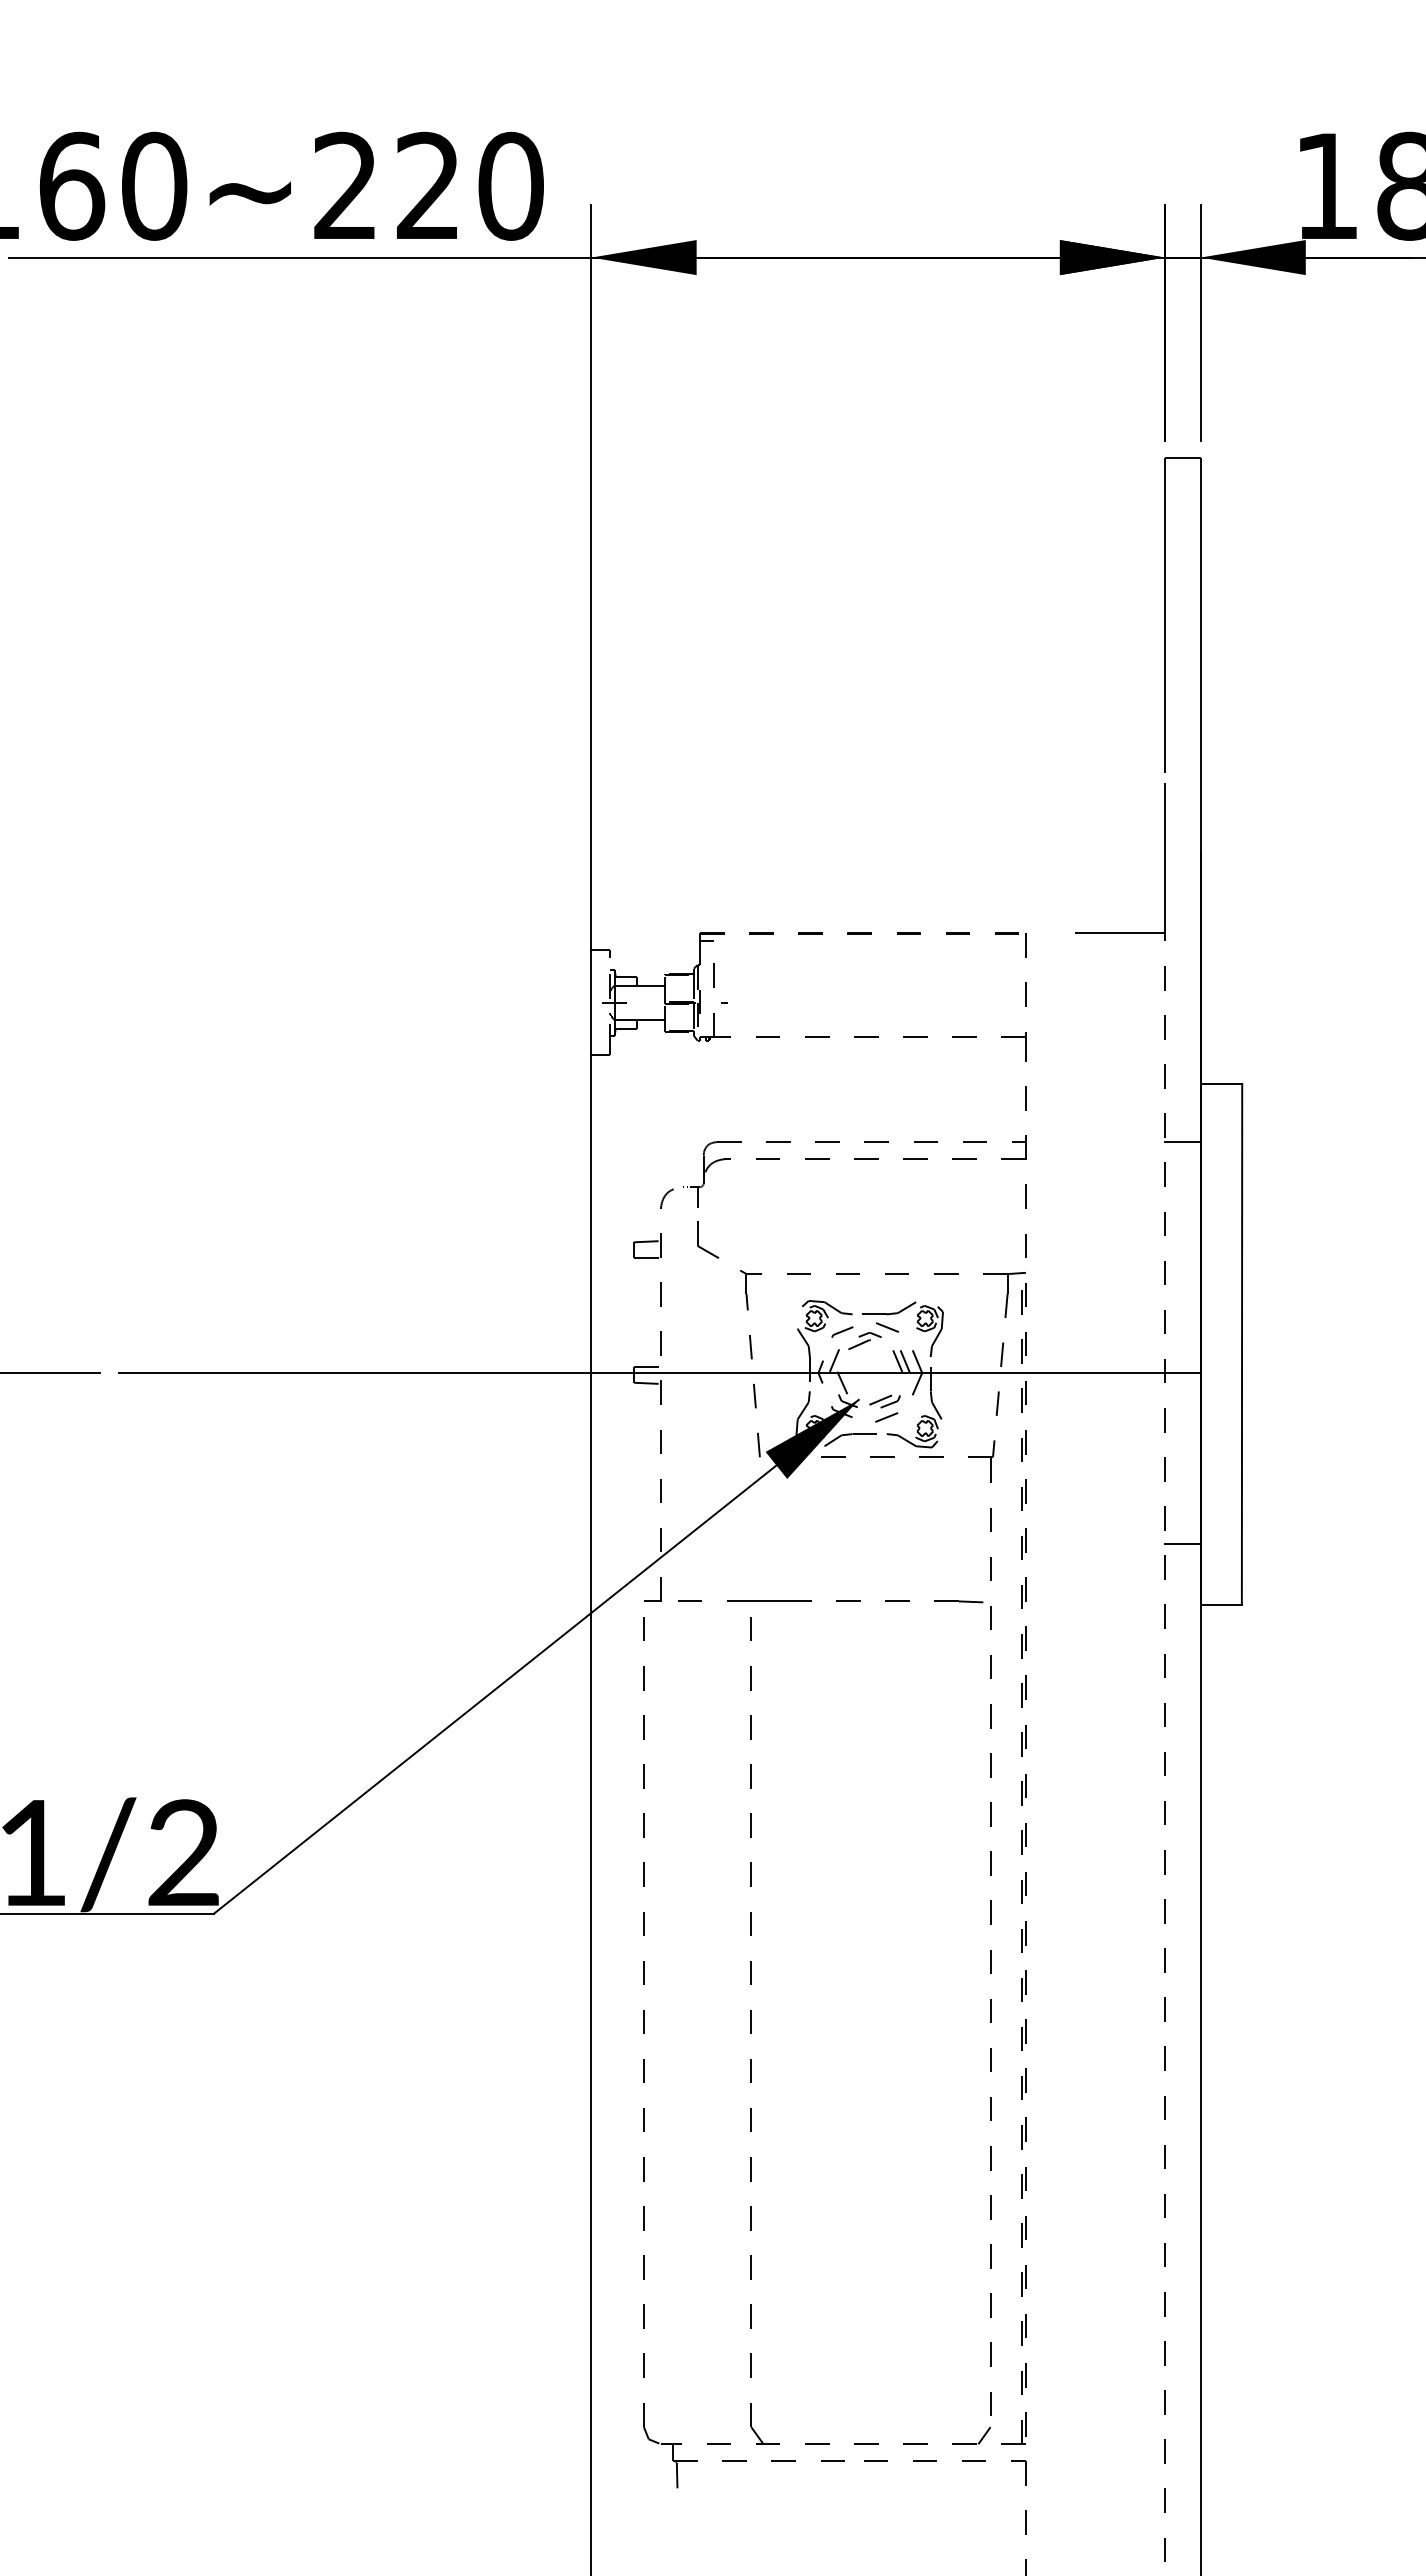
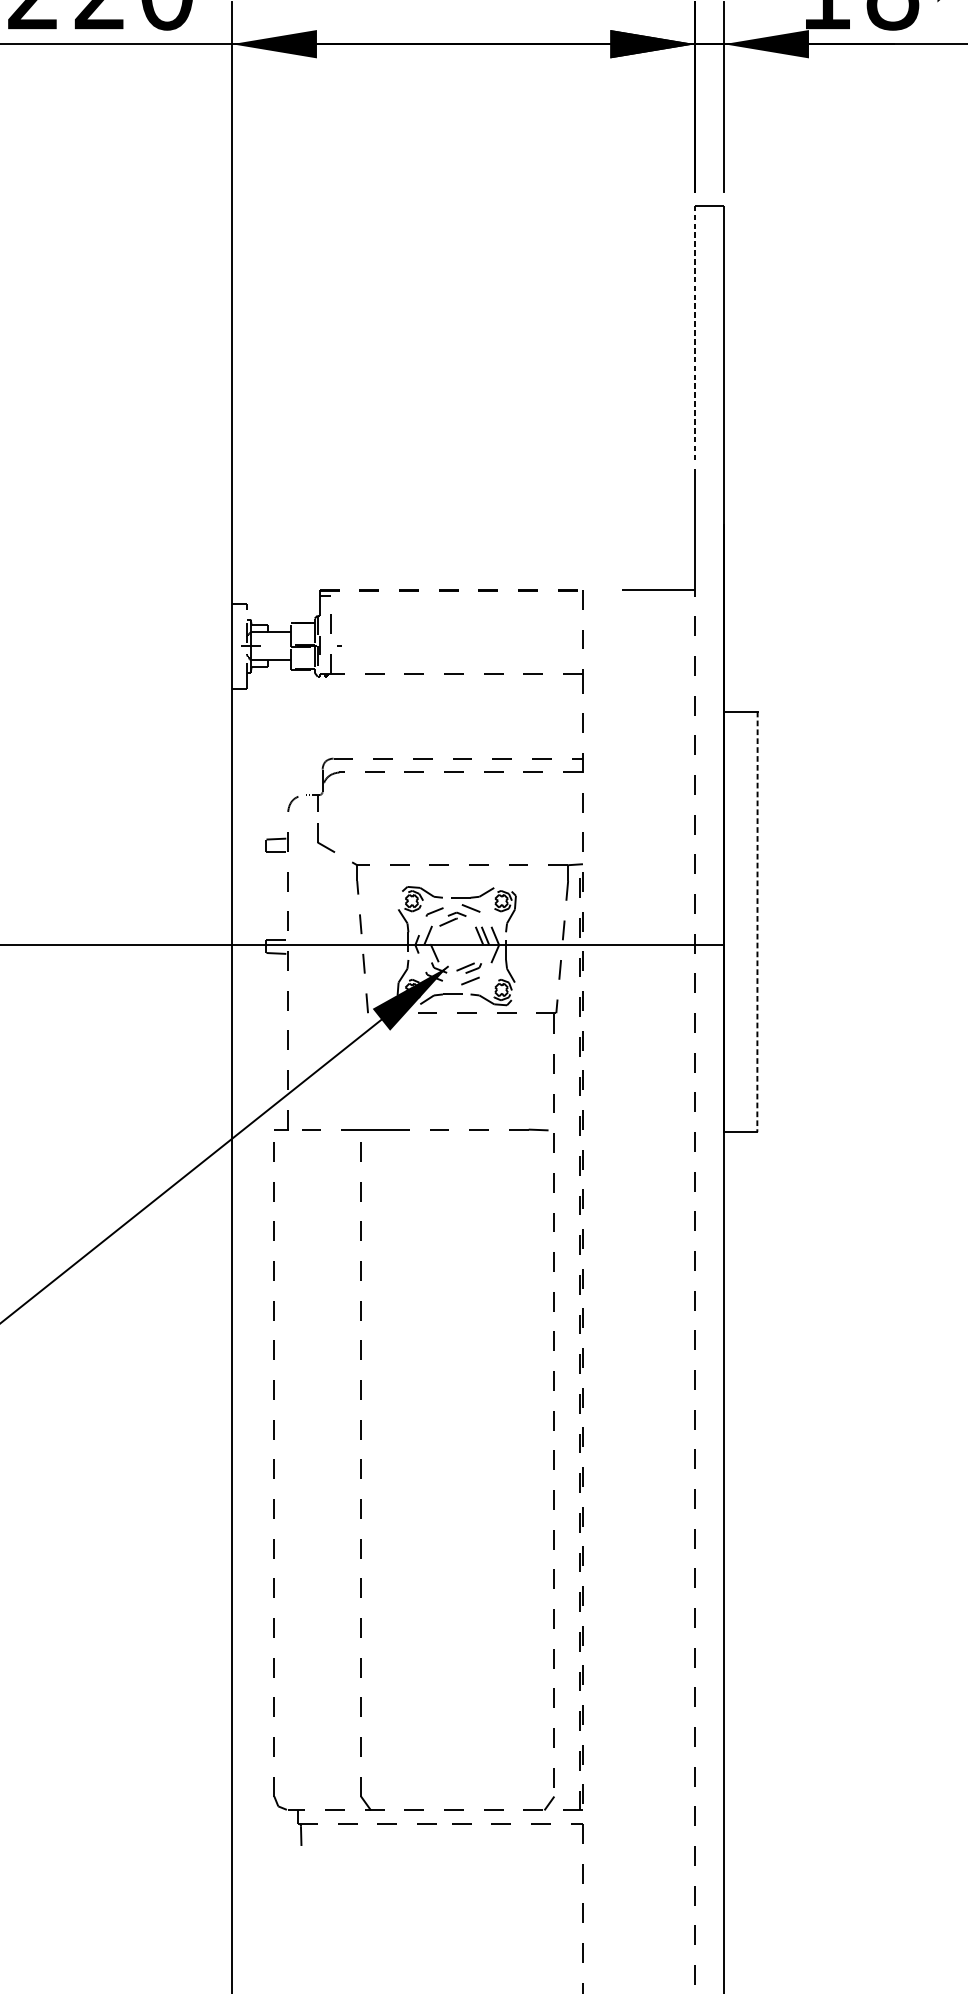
line: (1165, 614) -> (695, 332), solid -> dashed
line: (1182, 1142) -> (709, 758), removed
line: (1242, 1344) -> (757, 922), solid -> dashed
line: (1182, 1544) -> (709, 1083), removed

